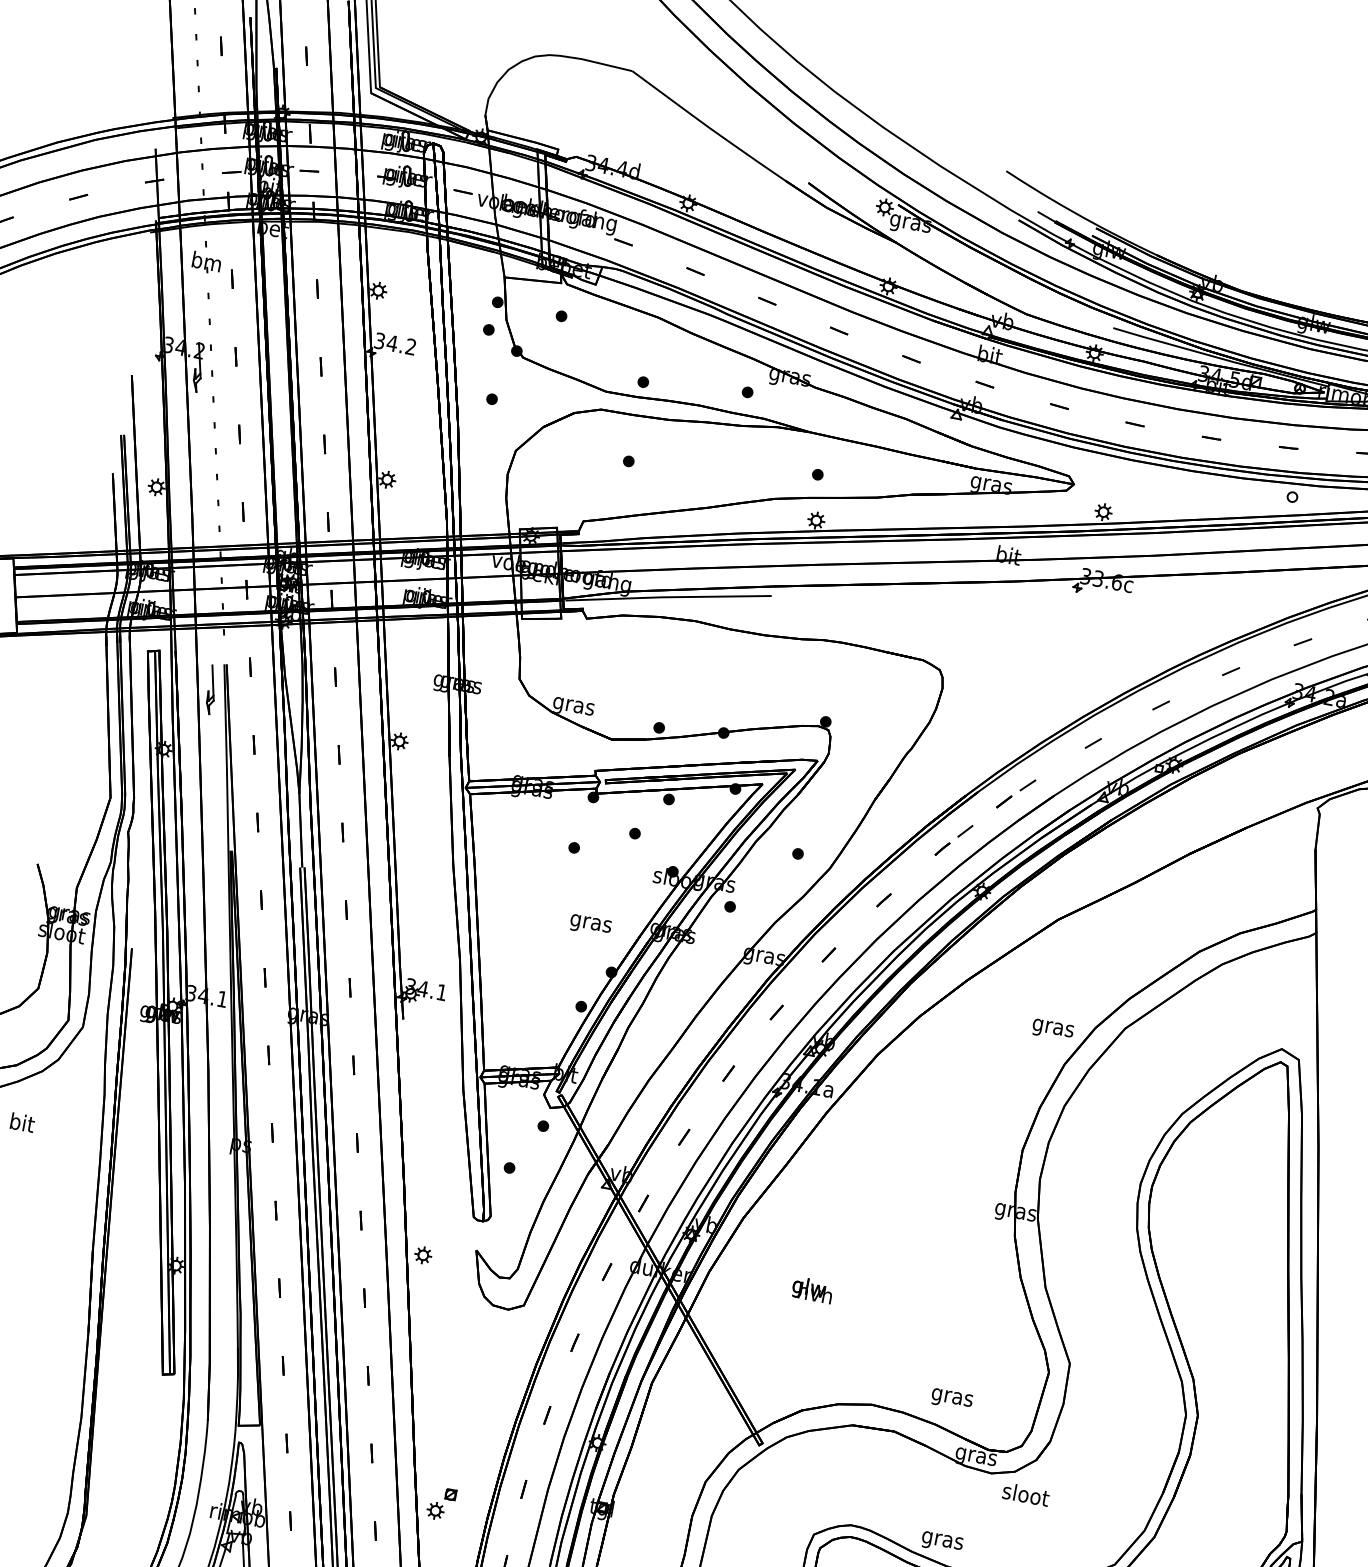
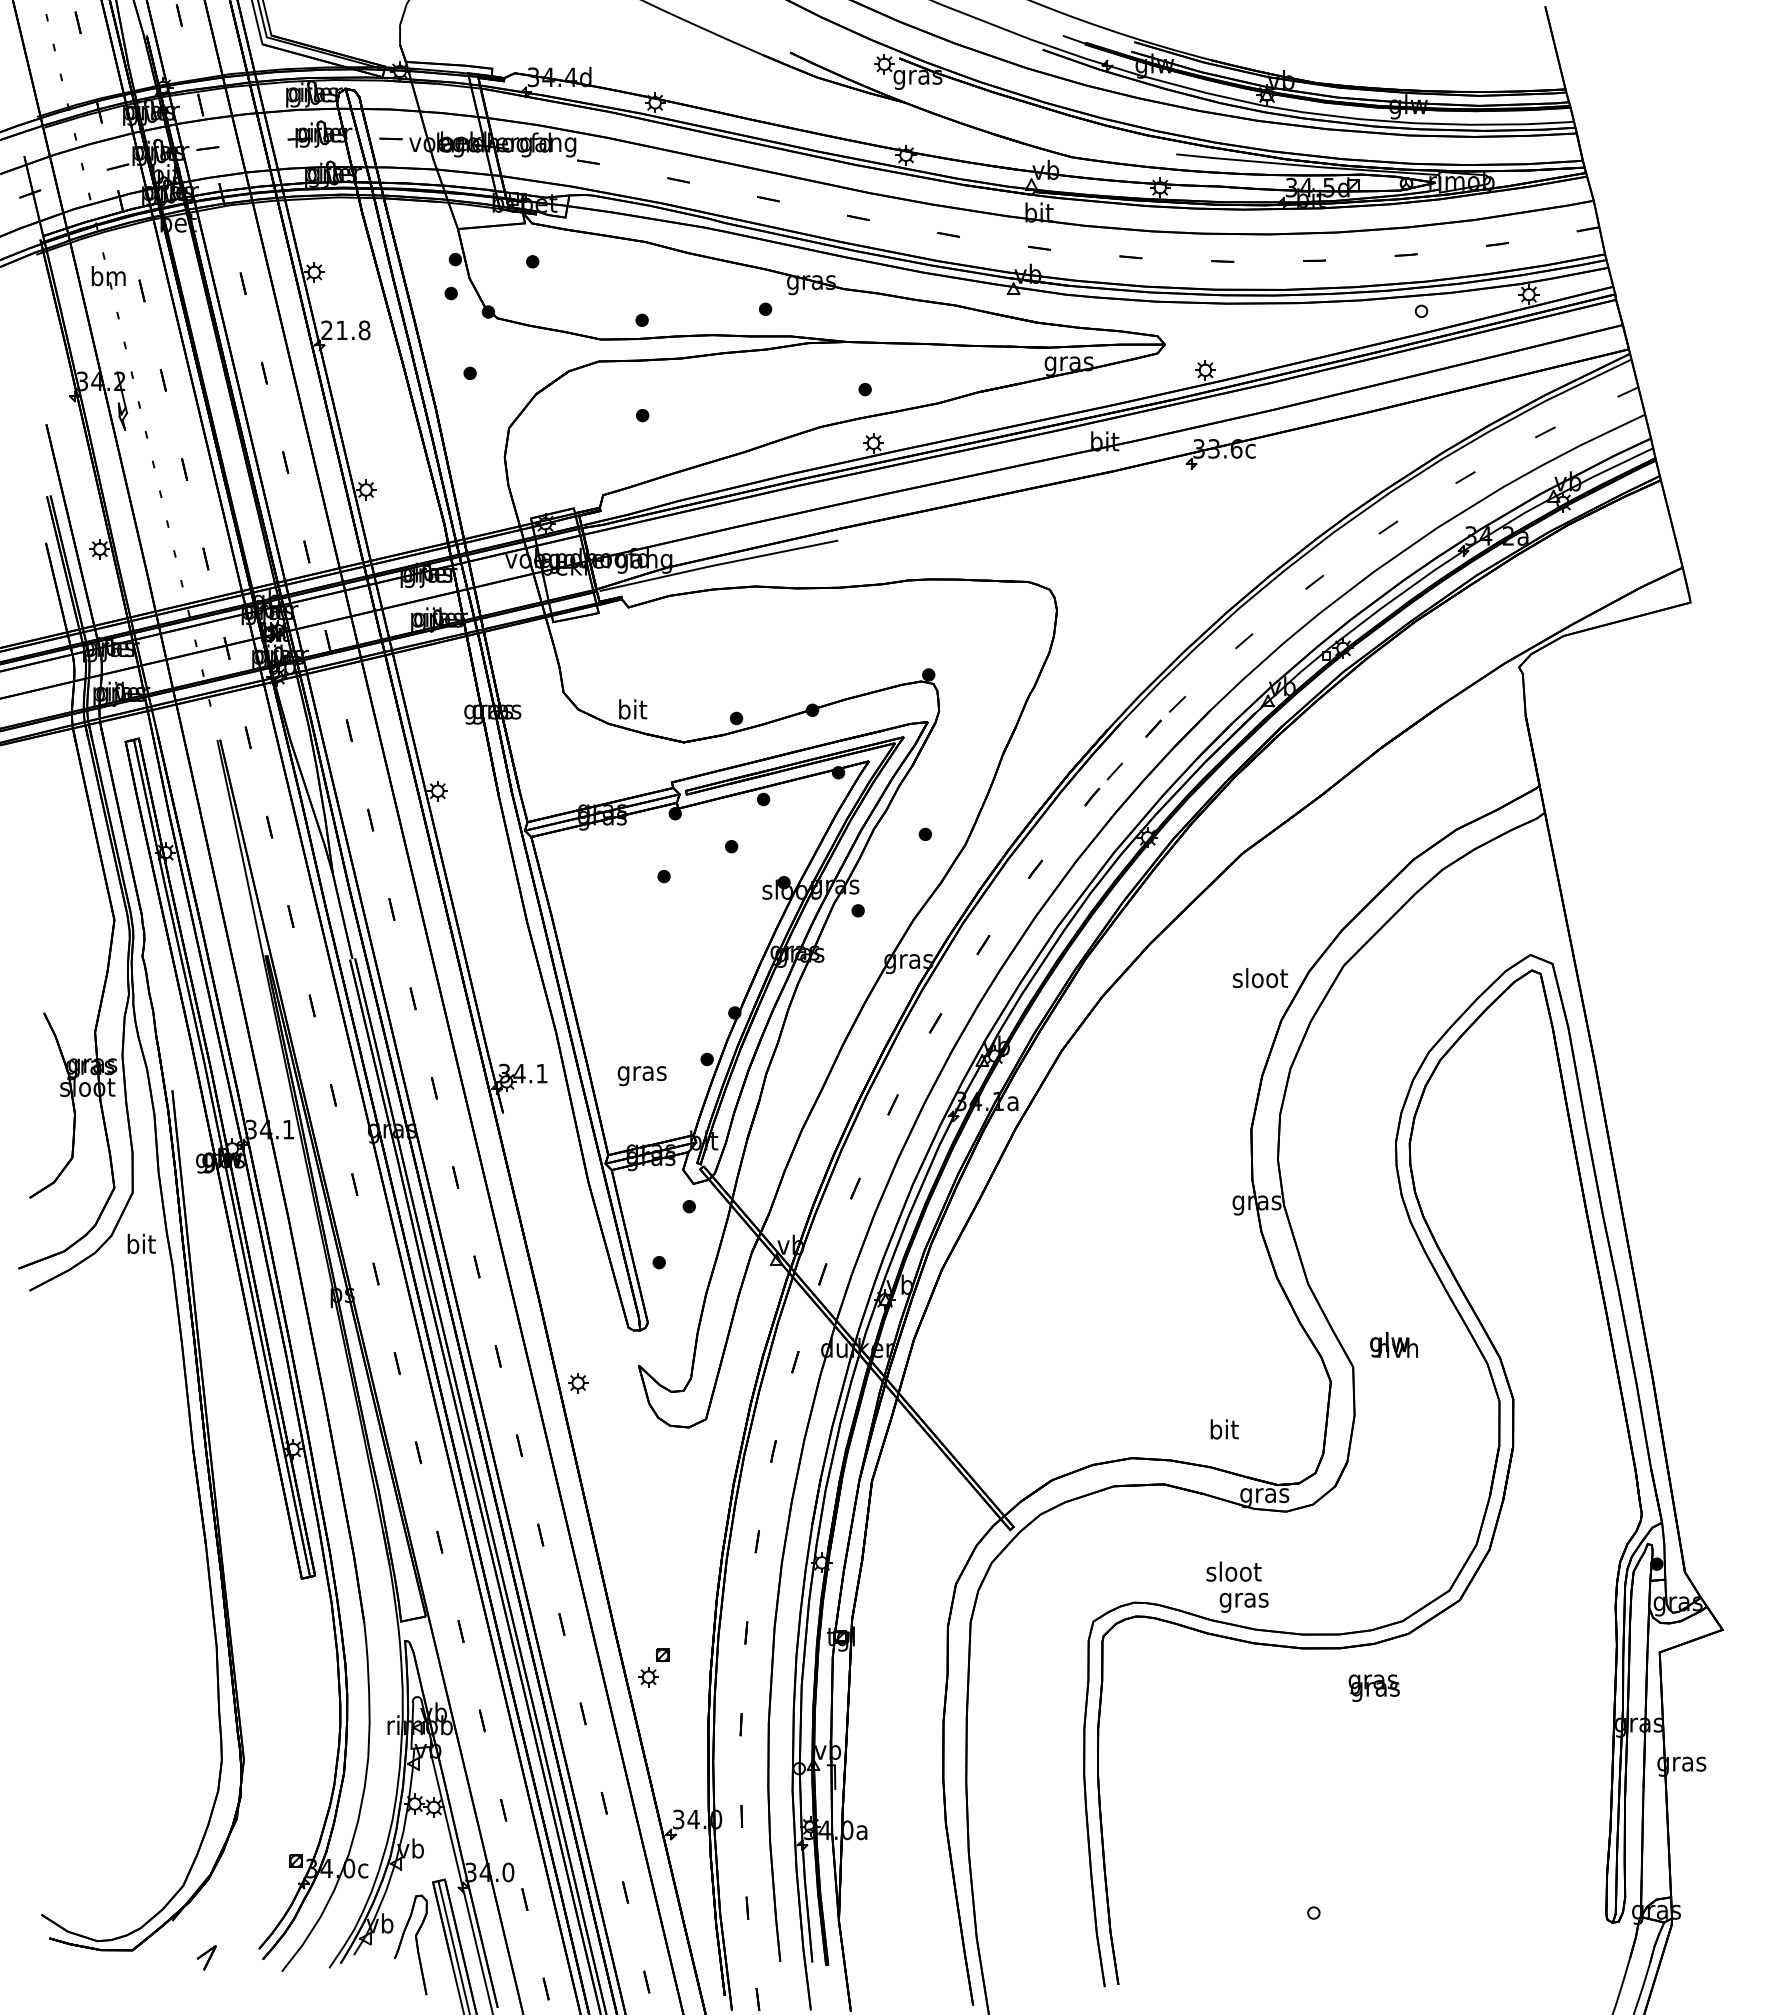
text: (395, 344) -> (345, 330), 34.2 -> 21.8
part: (211, 689) -> (207, 772), removed
text: (573, 705) -> (632, 711), gras -> bit
text: (589, 925) -> (641, 1076), moved
text: (1053, 1027) -> (1260, 980), gras -> sloot
text: (22, 1122) -> (141, 1243), moved
text: (812, 1289) -> (1393, 1344), moved
text: (951, 1396) -> (1223, 1431), gras -> bit
text: (1025, 1494) -> (1233, 1571), moved

